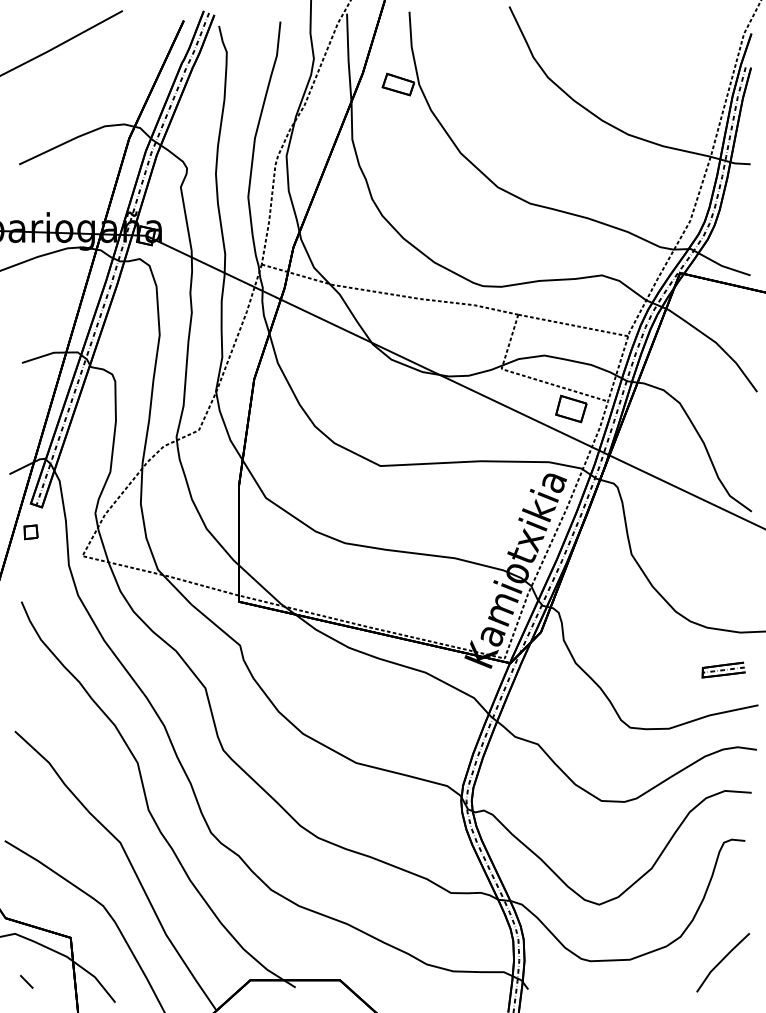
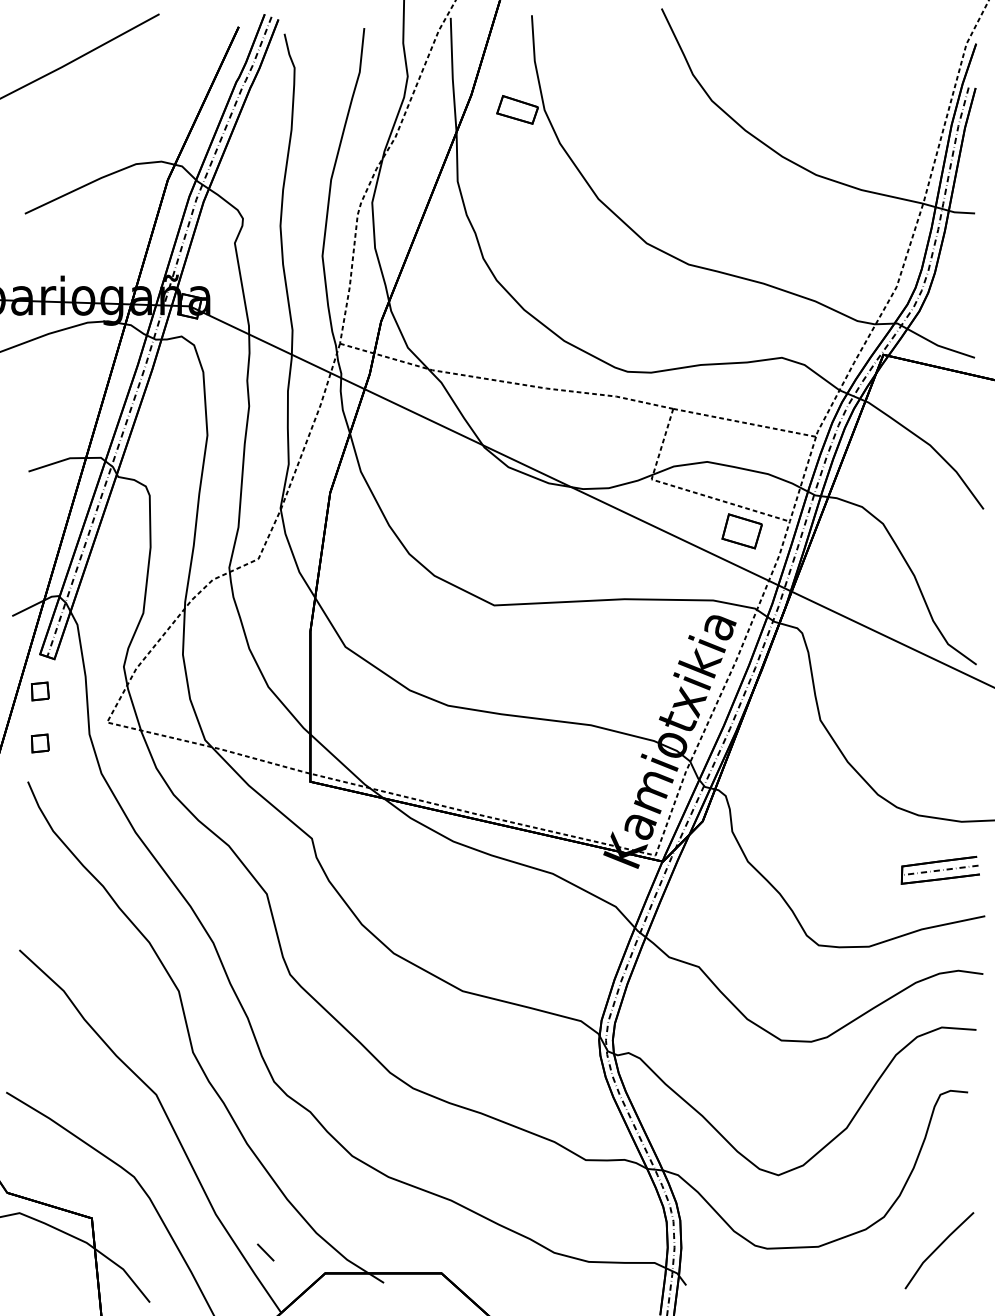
part: (31, 572) -> (40, 743), added
part: (723, 670) -> (939, 870), size x1.4
line: (26, 981) -> (265, 1252), moved

